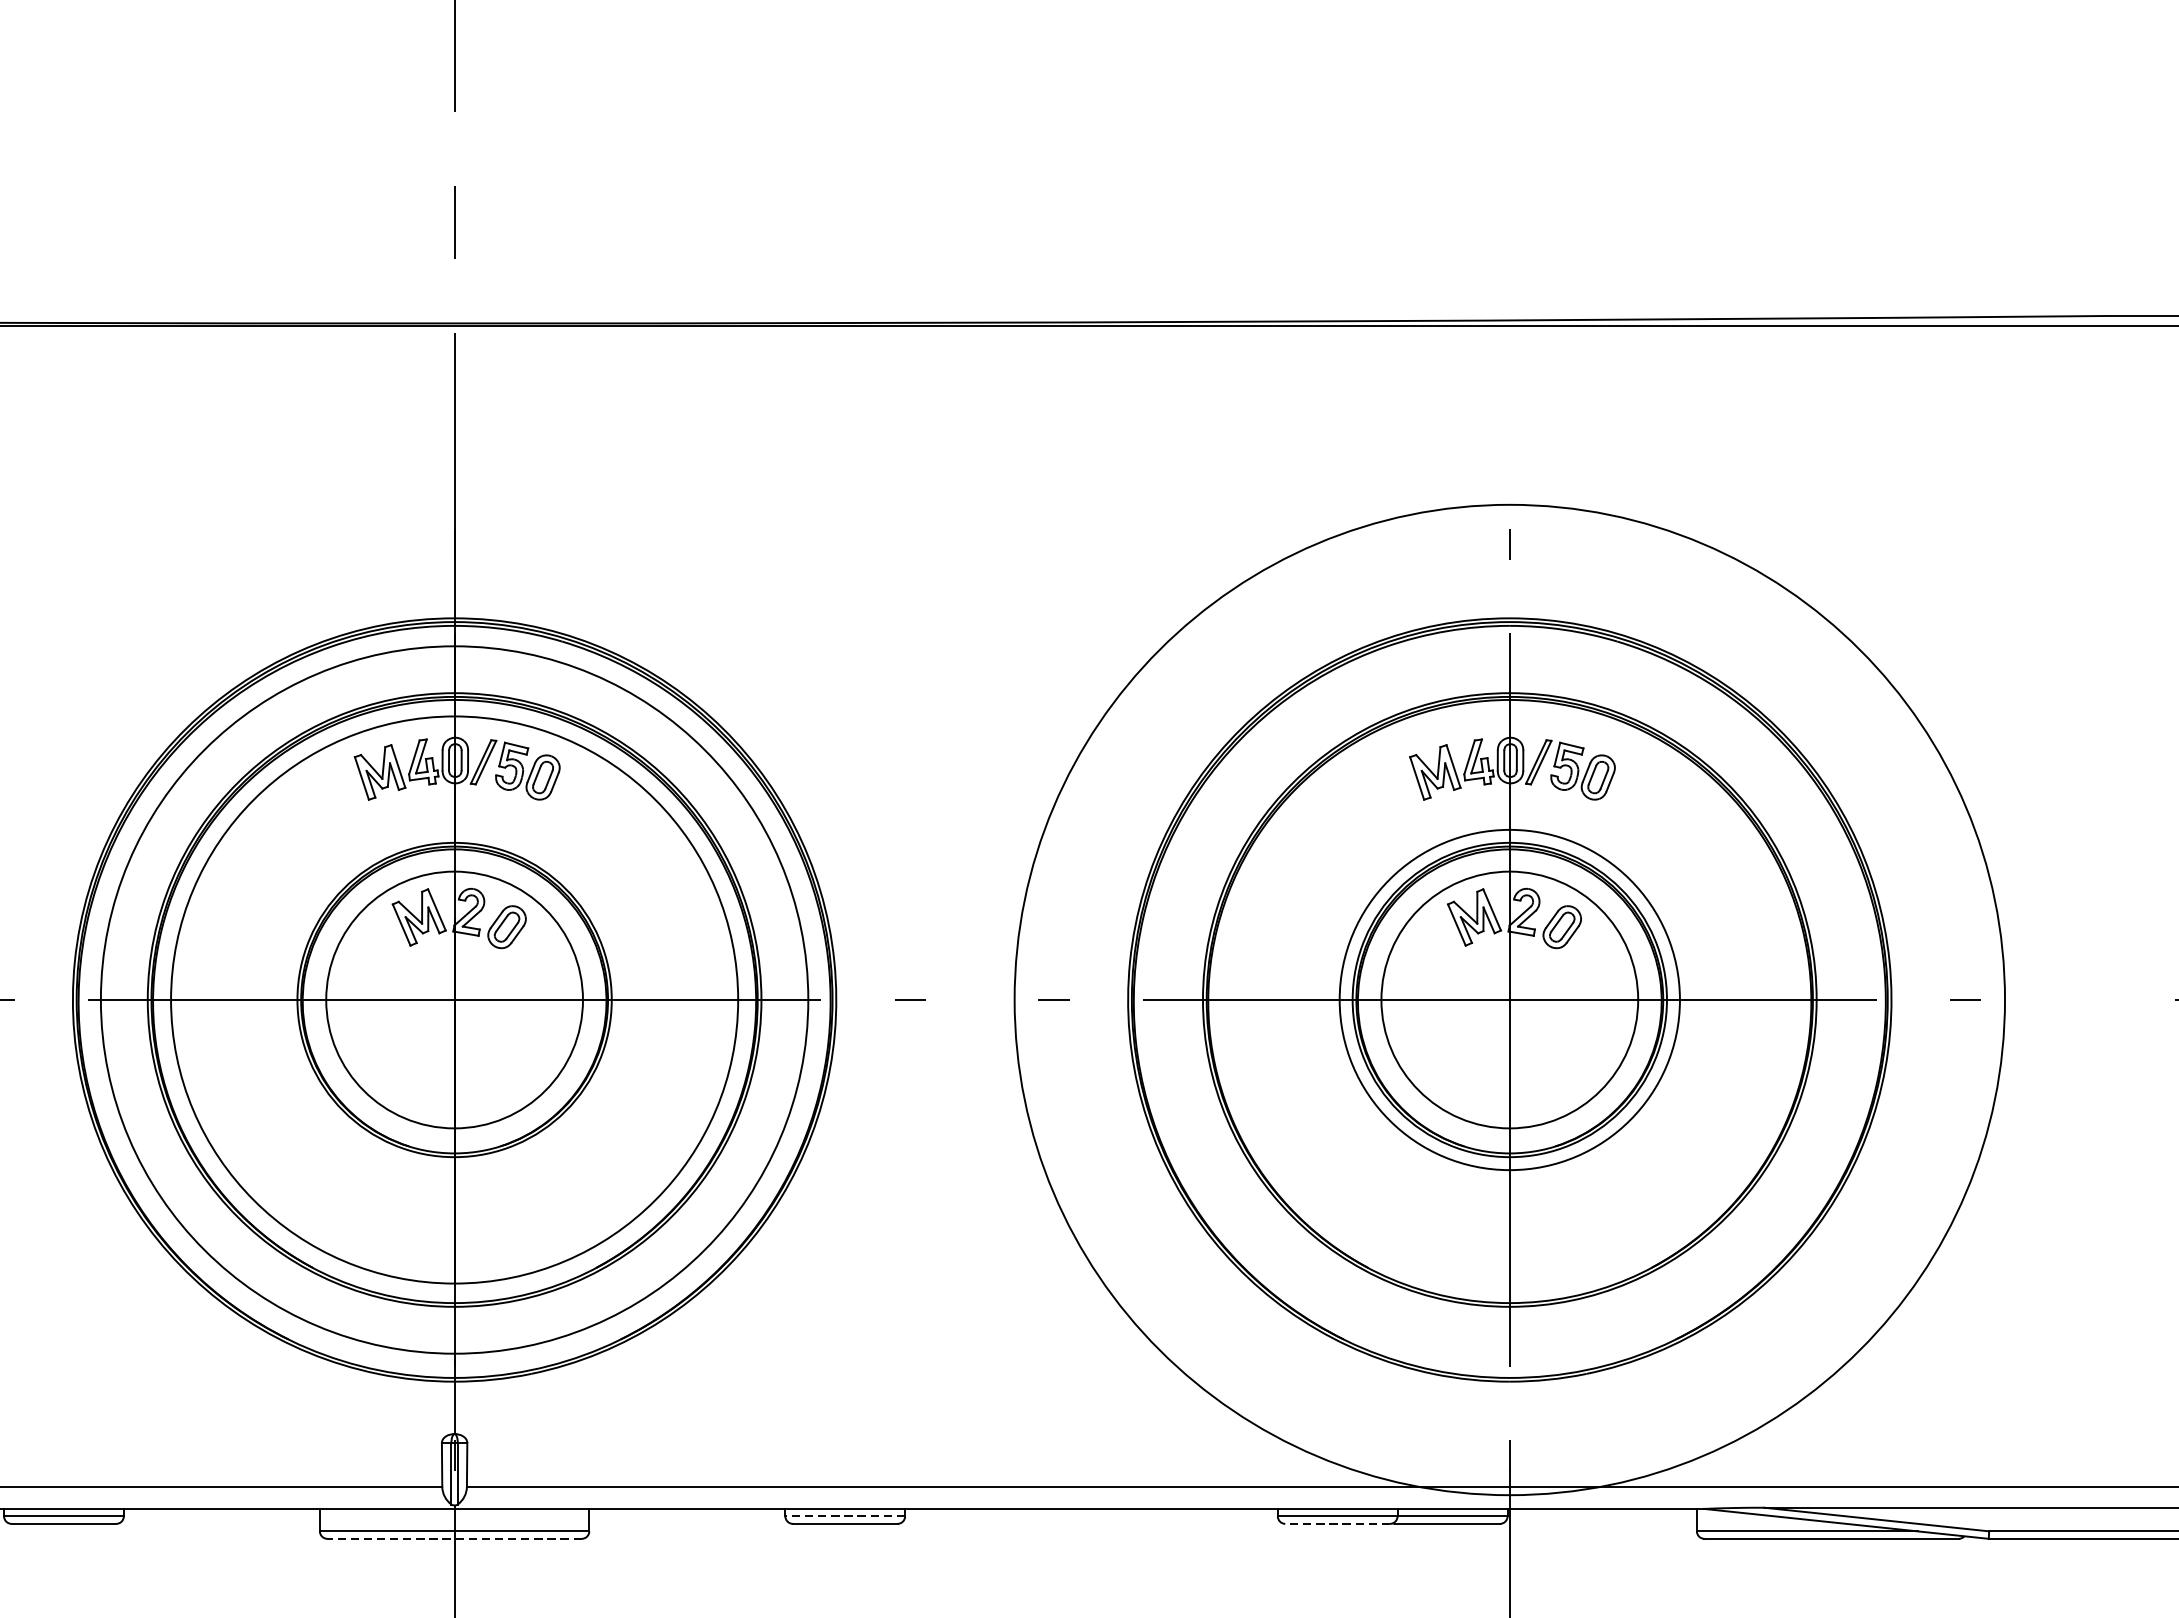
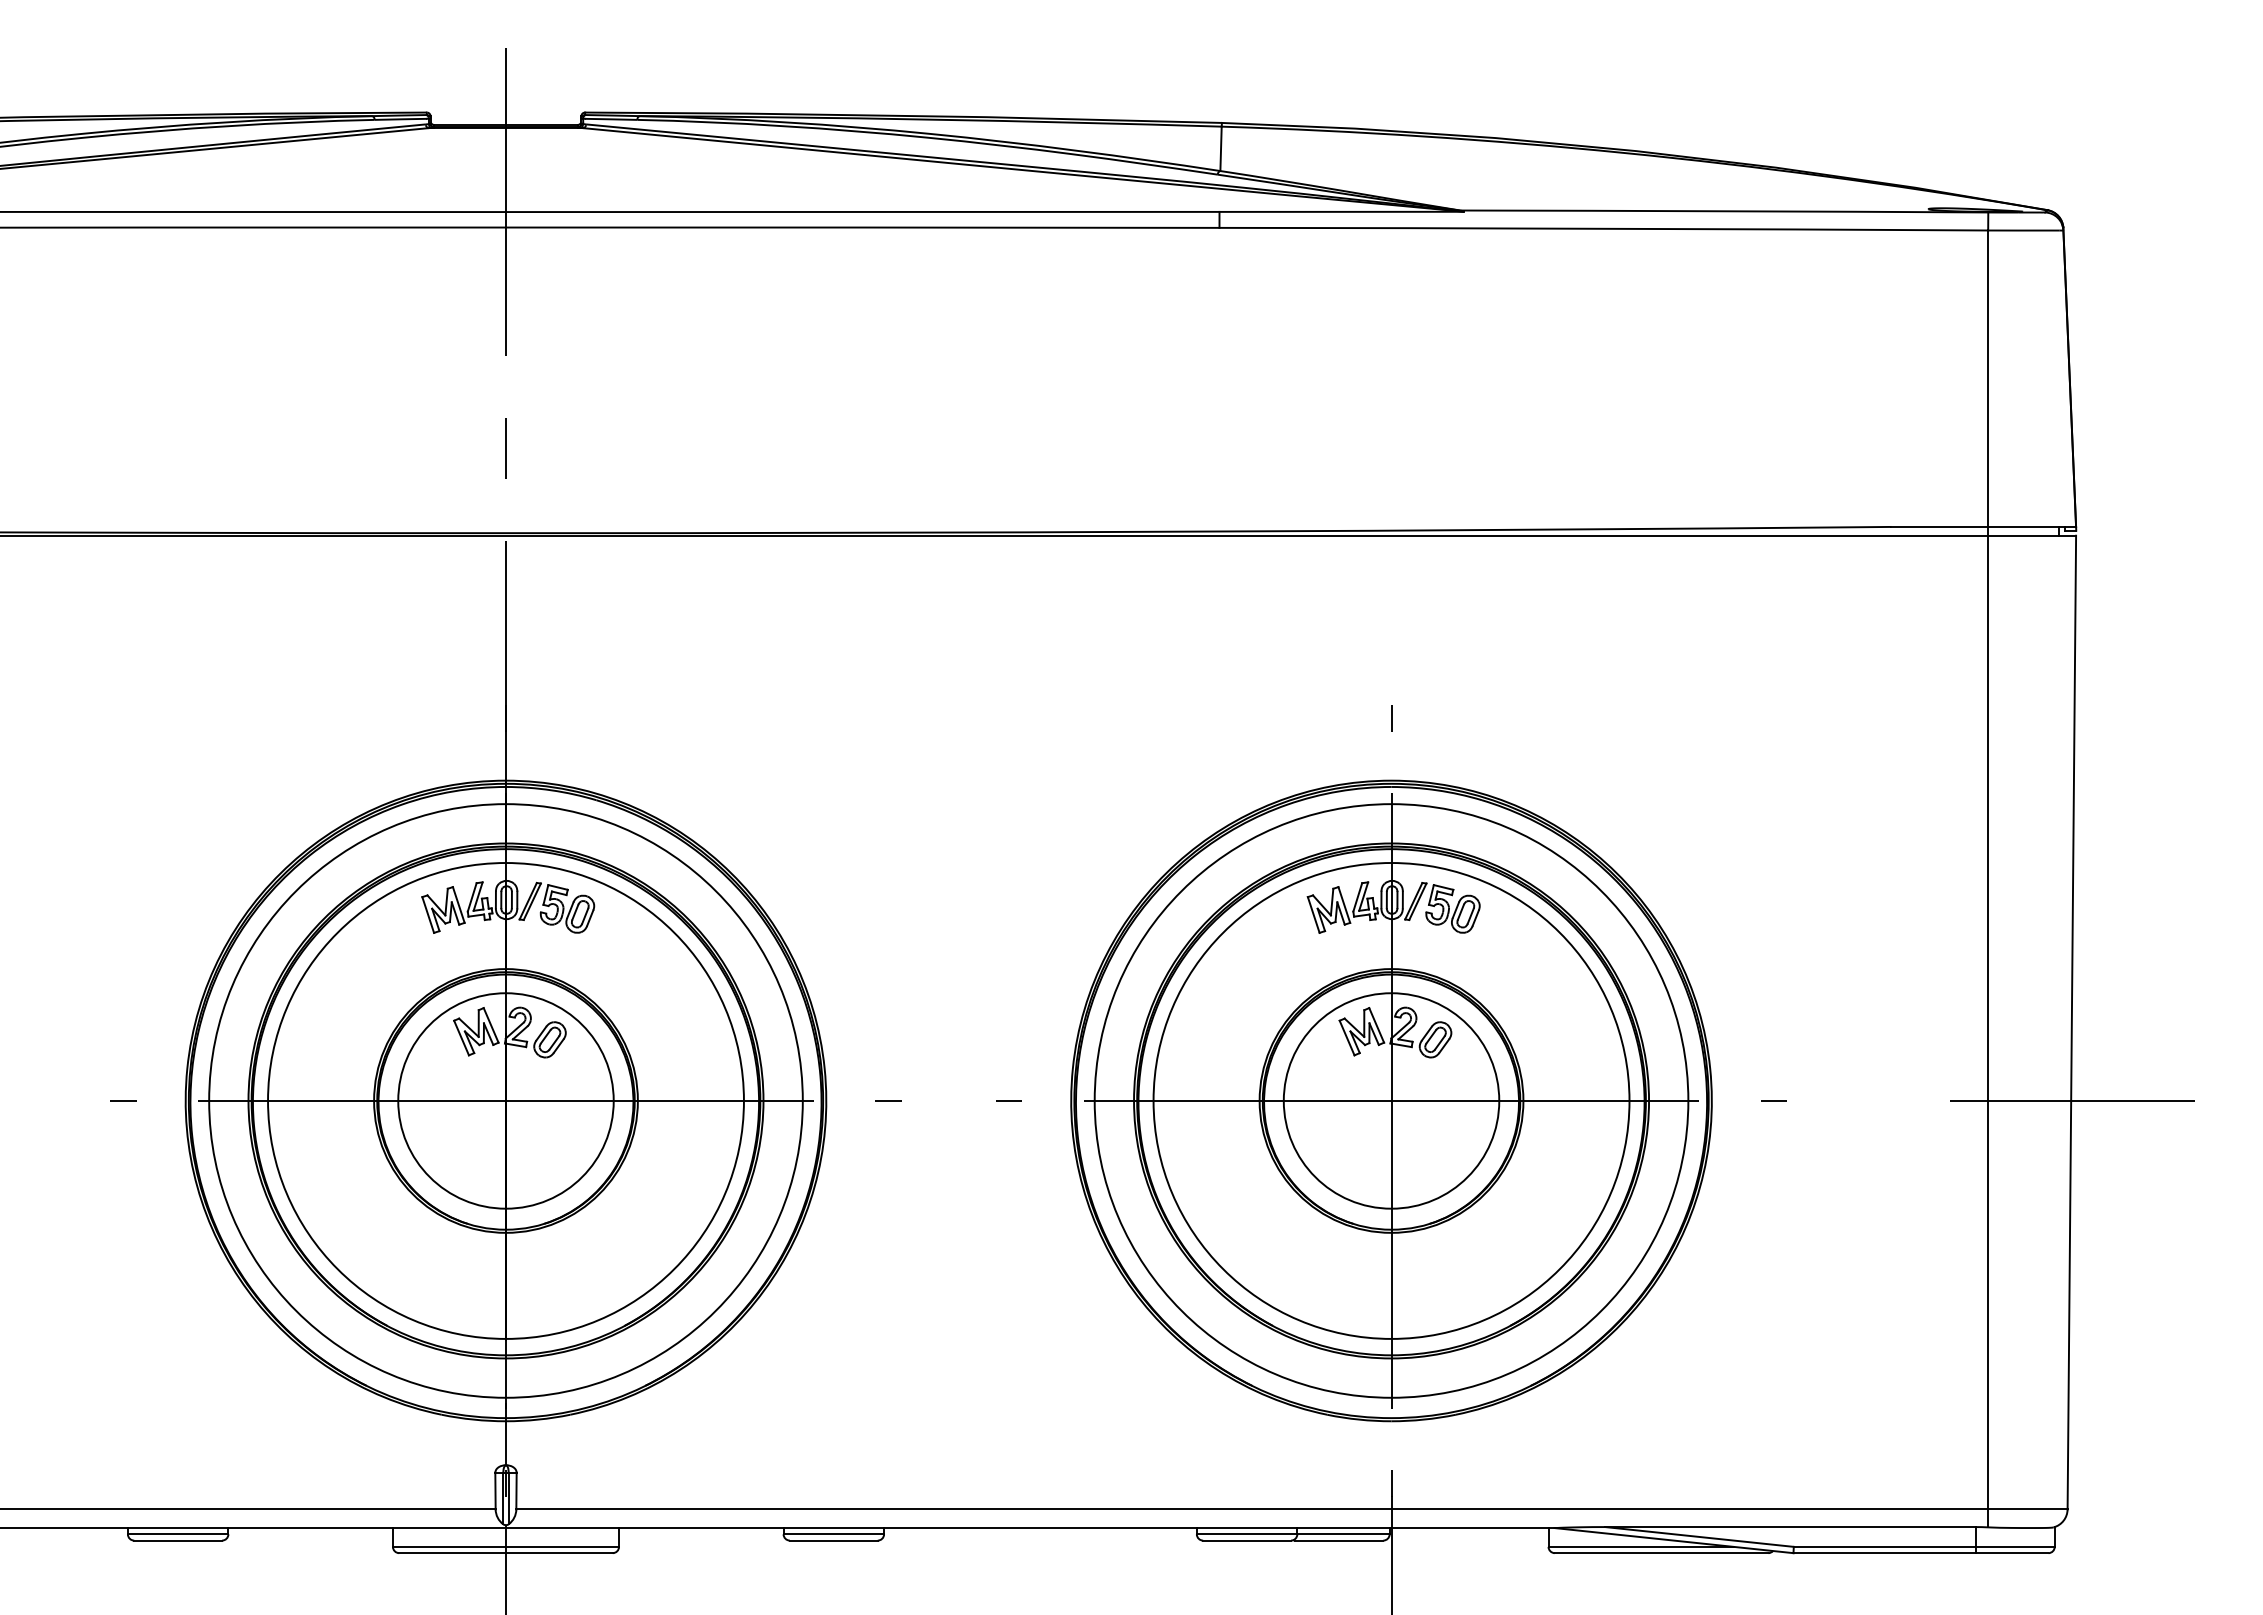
circle: (1509, 999) -> (1391, 1100), size x0.71
circle: (1509, 999) -> (1391, 1100), size x1.67
line: (844, 1516) -> (833, 1534), dashed -> solid
line: (1338, 1523) -> (1247, 1540), dashed -> solid
line: (455, 1539) -> (506, 1553), dashed -> solid

